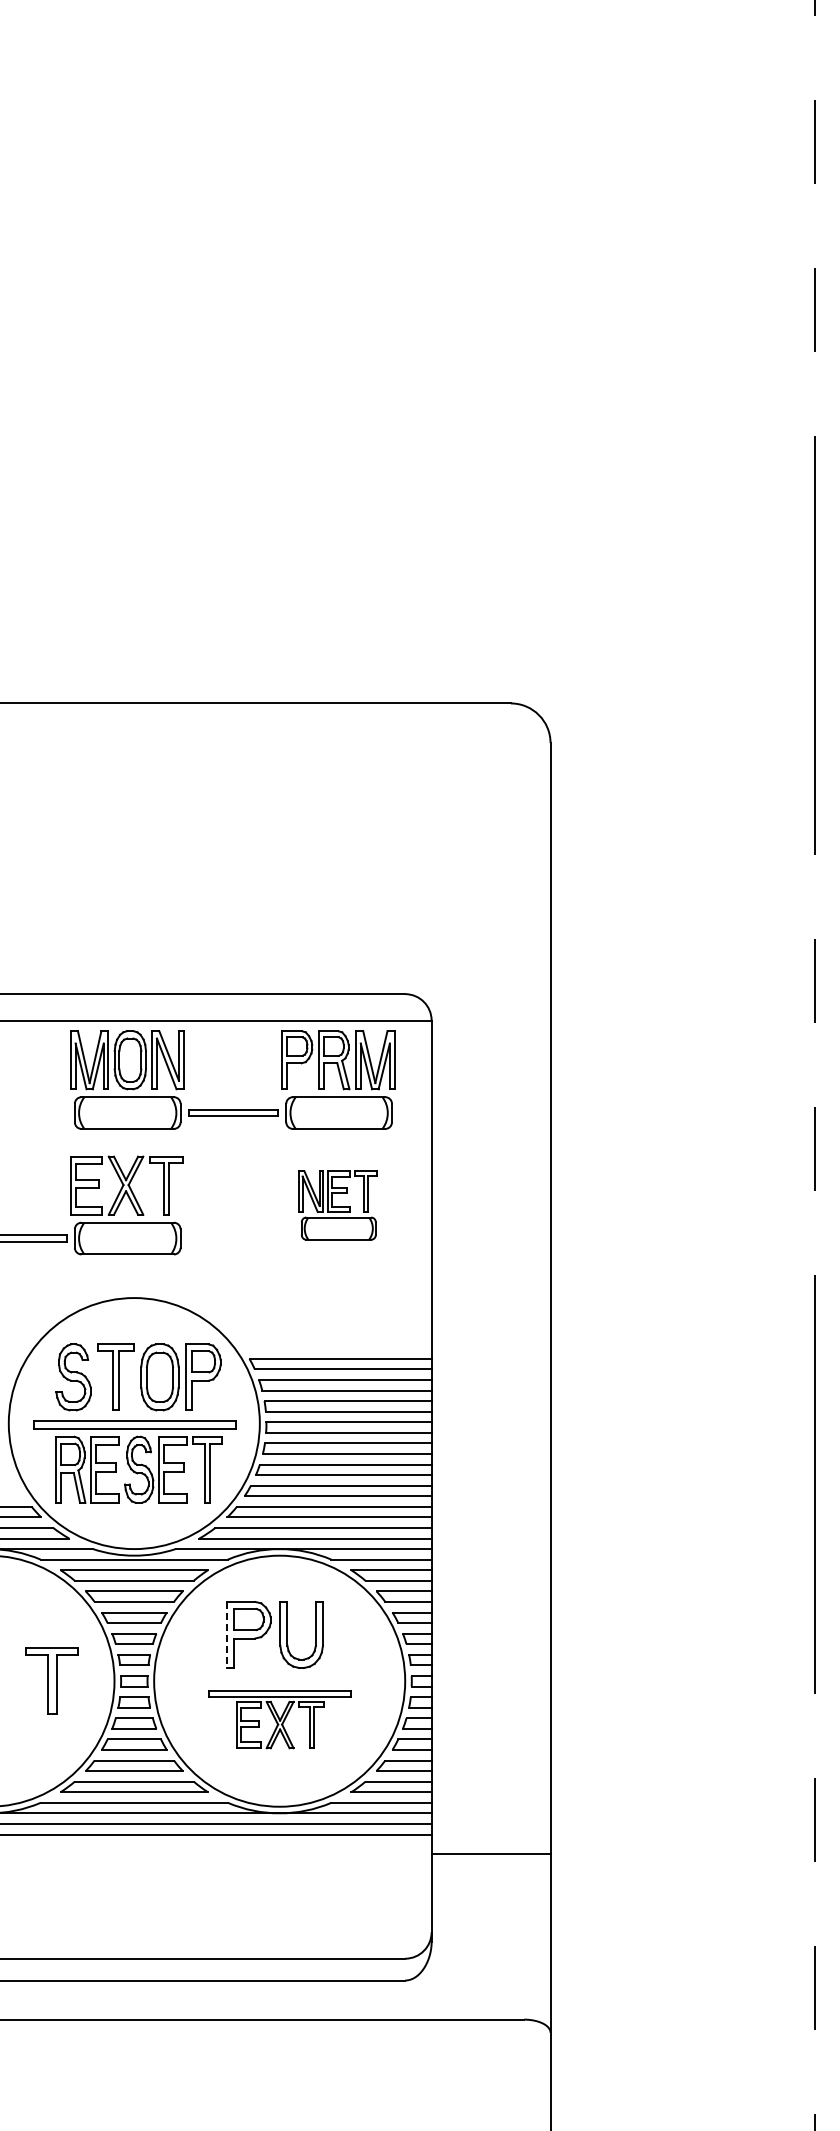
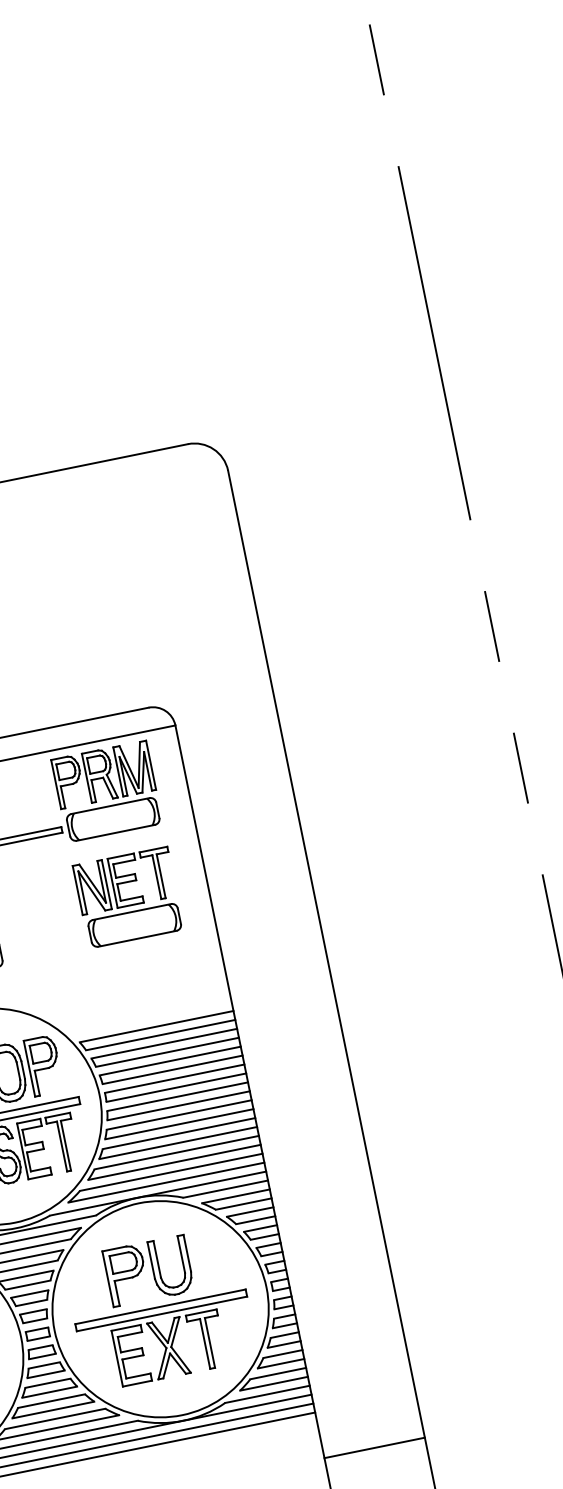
part: (337, 1205) -> (127, 897), size x1.43
line: (226, 1635) -> (107, 1279), dashed -> solid
part: (279, 1719) -> (167, 1341), size x1.43
line: (490, 1853) -> (374, 1448), moved

